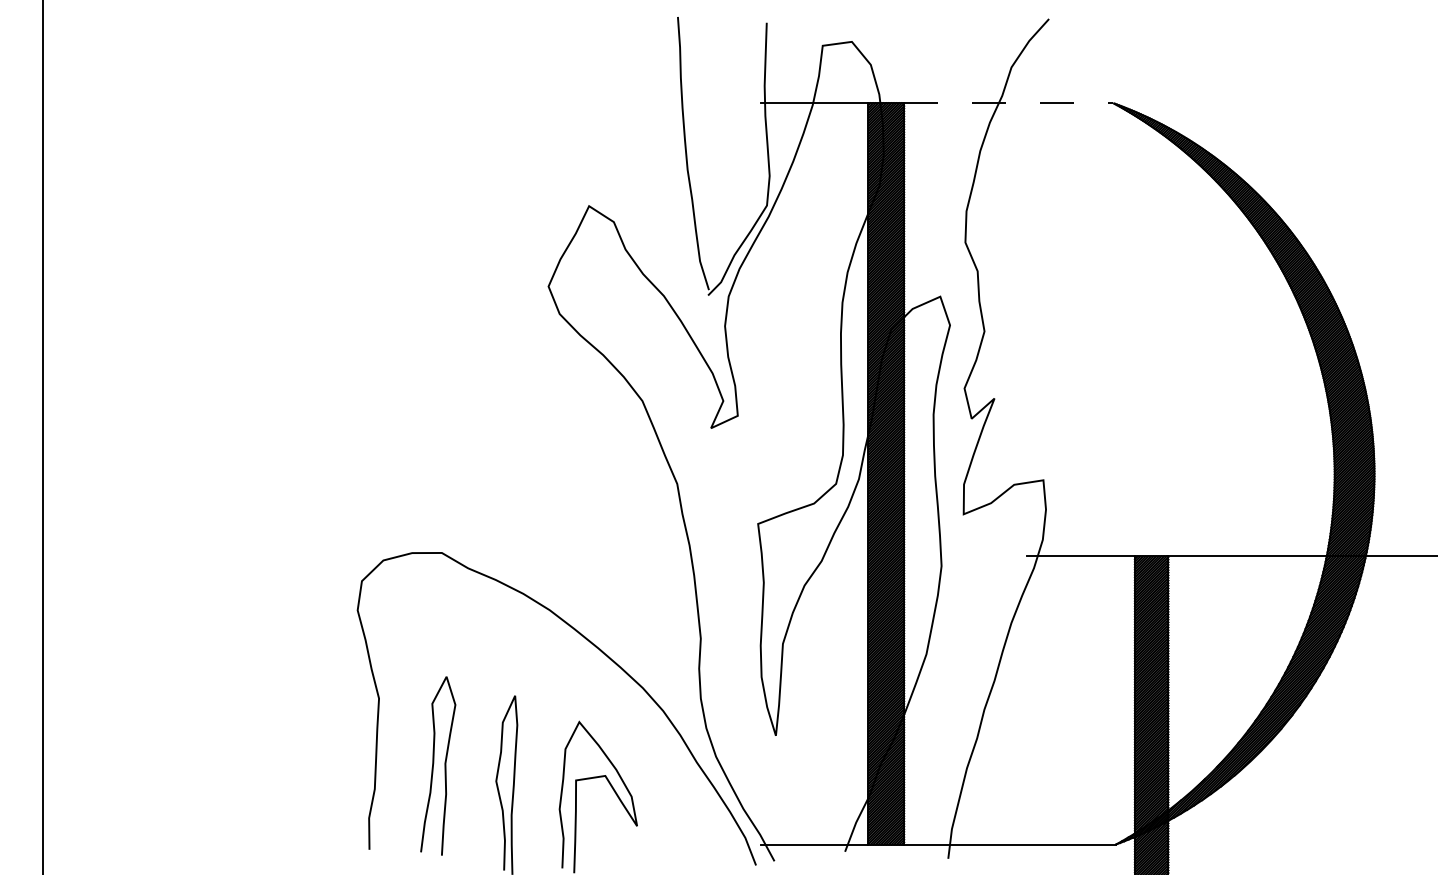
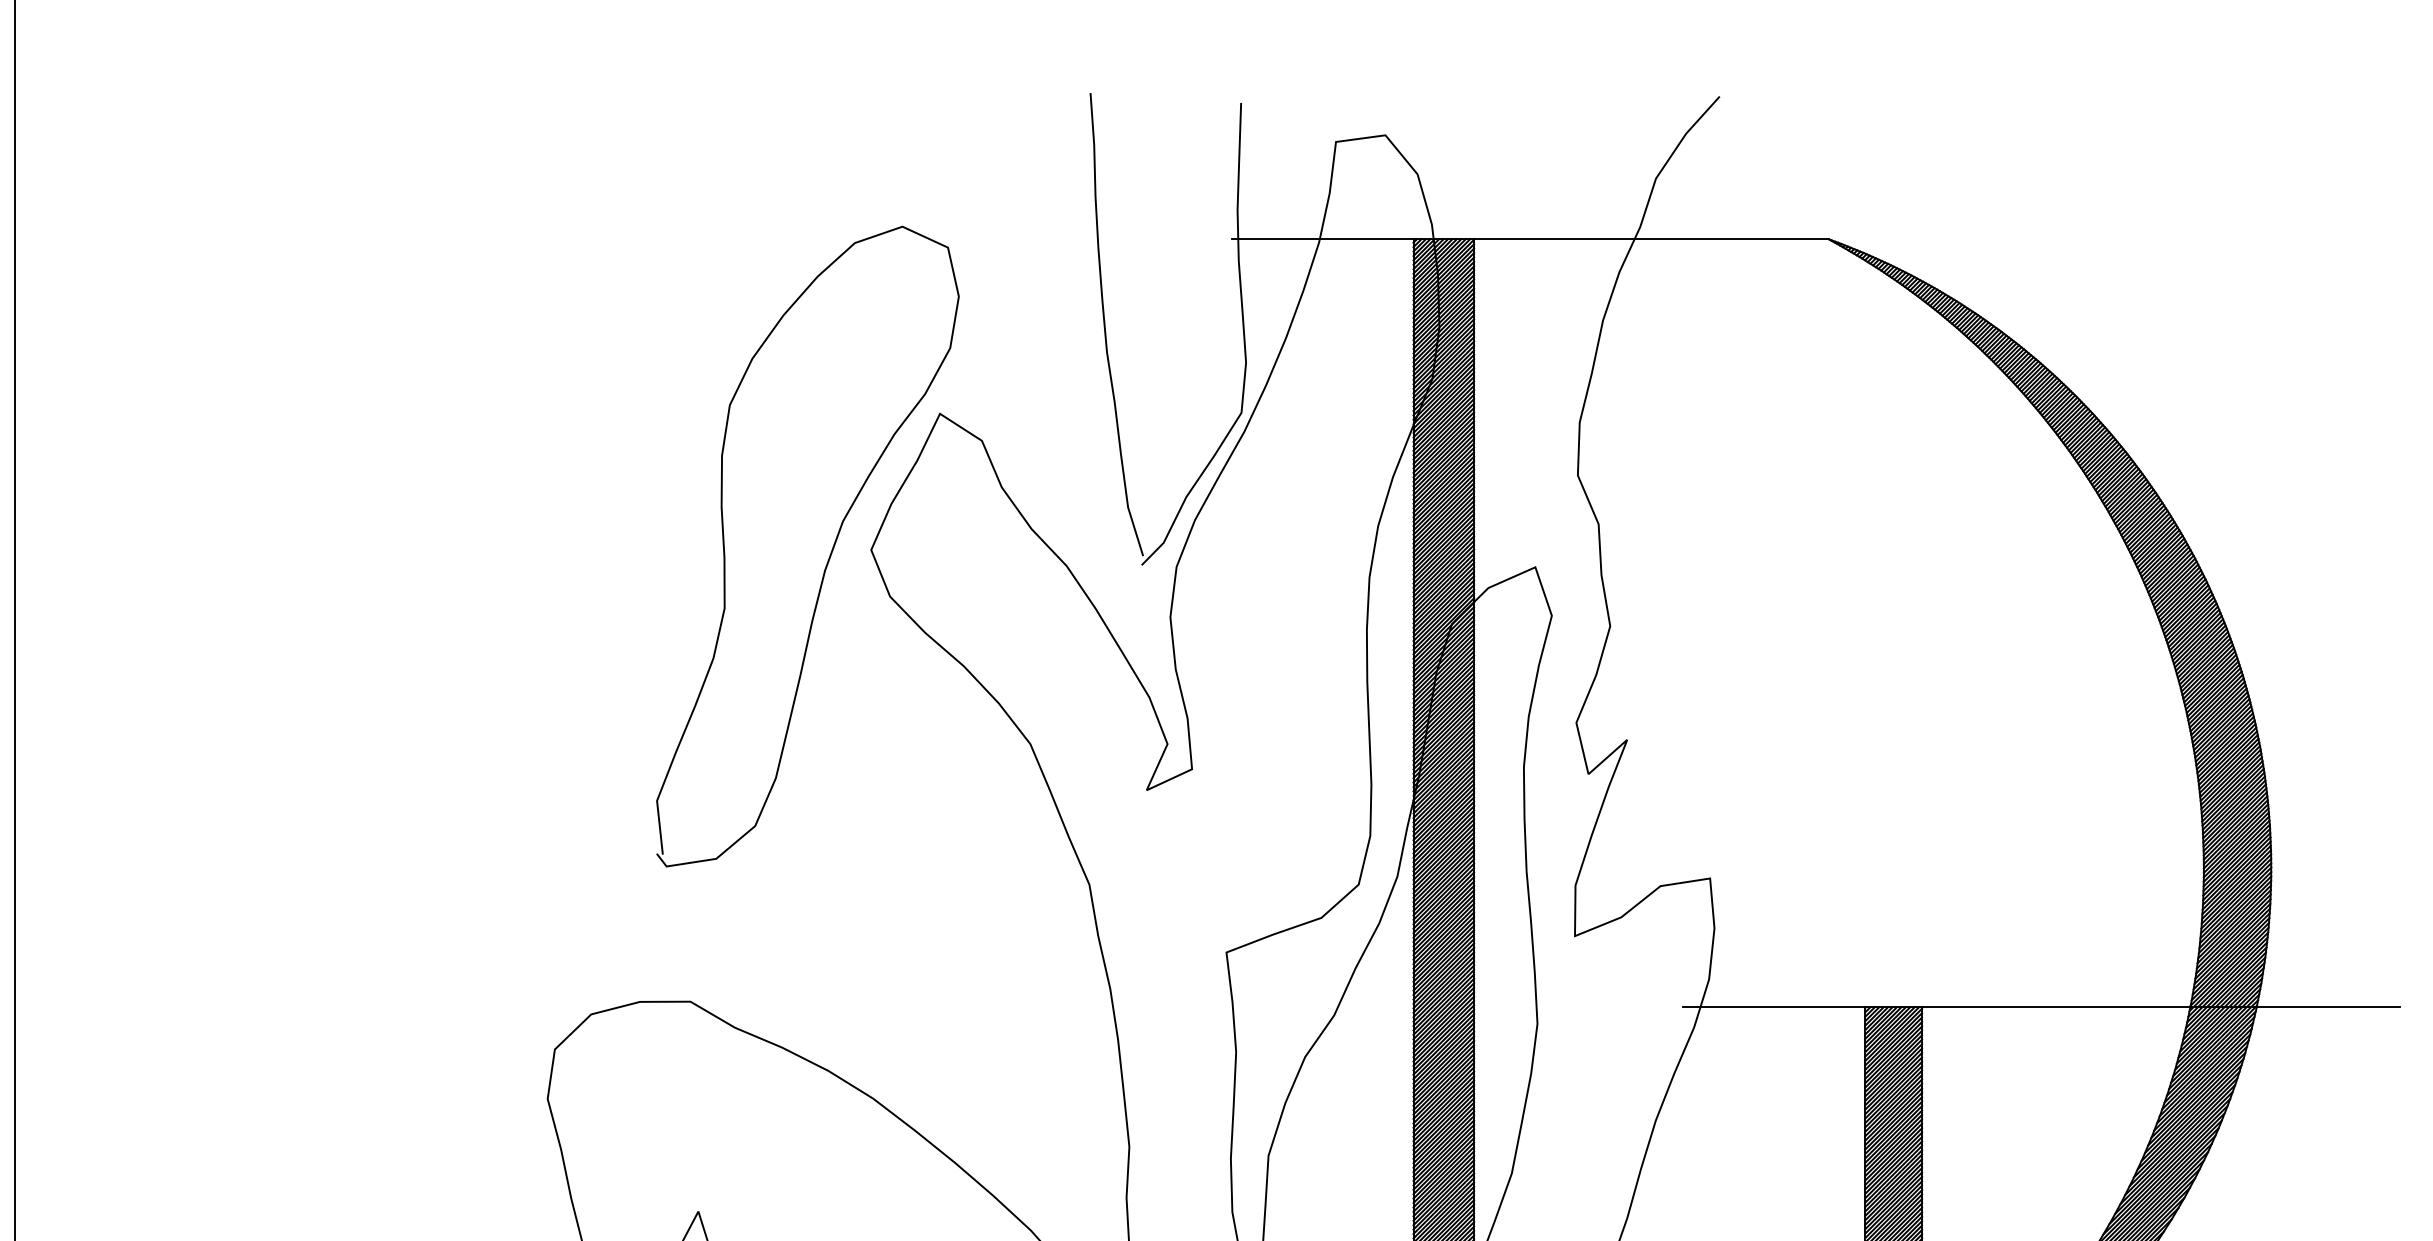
line: (1008, 103) -> (1650, 239), dashed -> solid
curve: (523, 289) -> (828, 555), added

